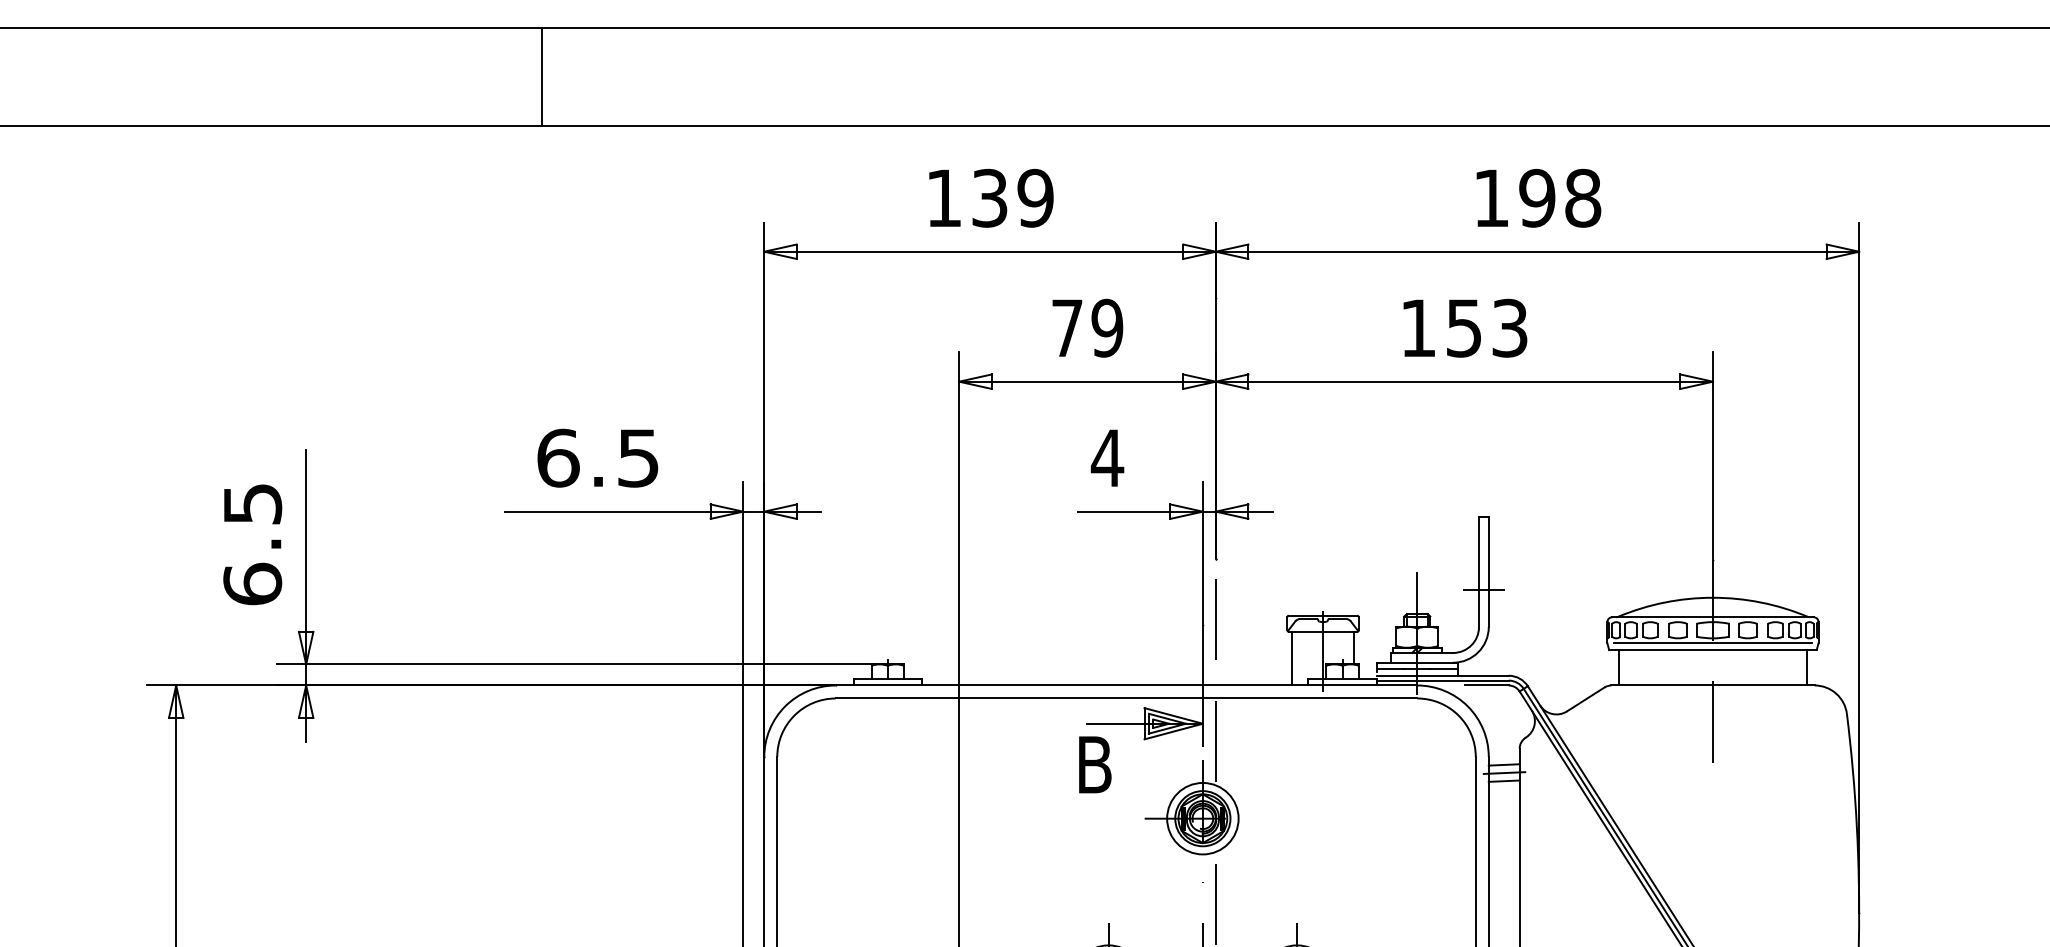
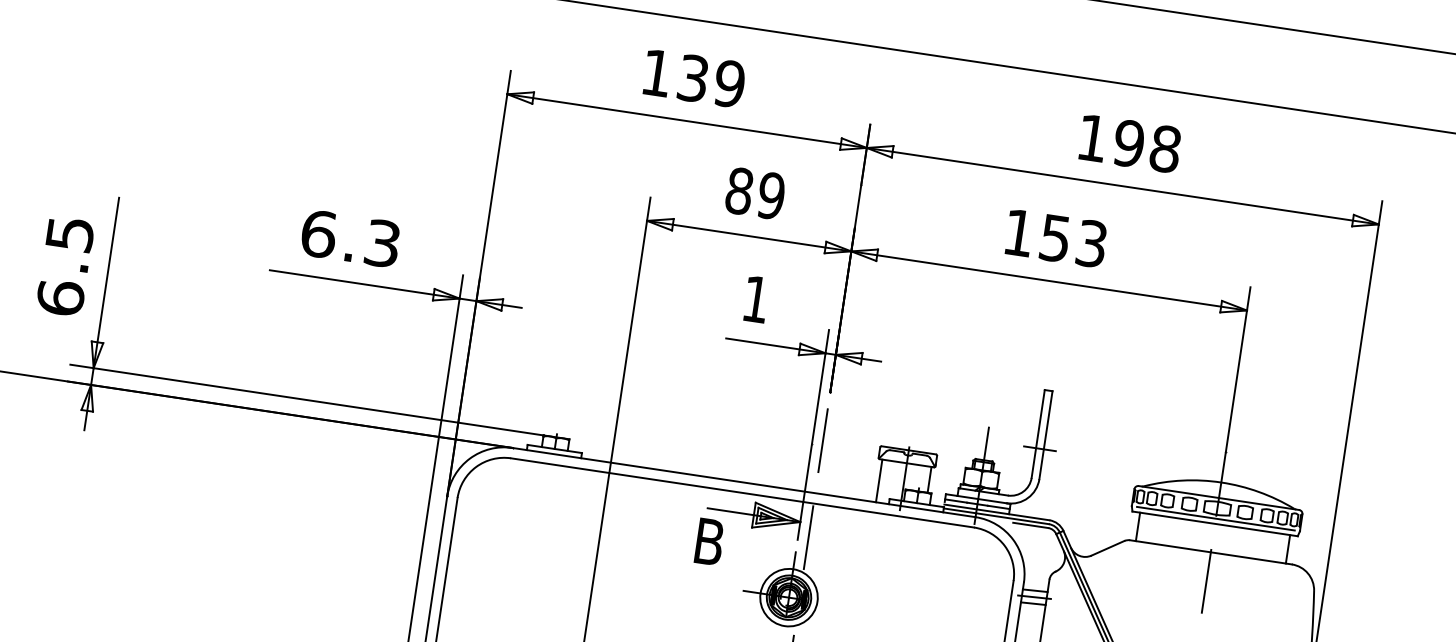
text: (1067, 327) -> (739, 190), 79 -> 89
text: (638, 457) -> (382, 243), 6.5 -> 6.3
text: (1107, 457) -> (756, 298), 4 -> 1

